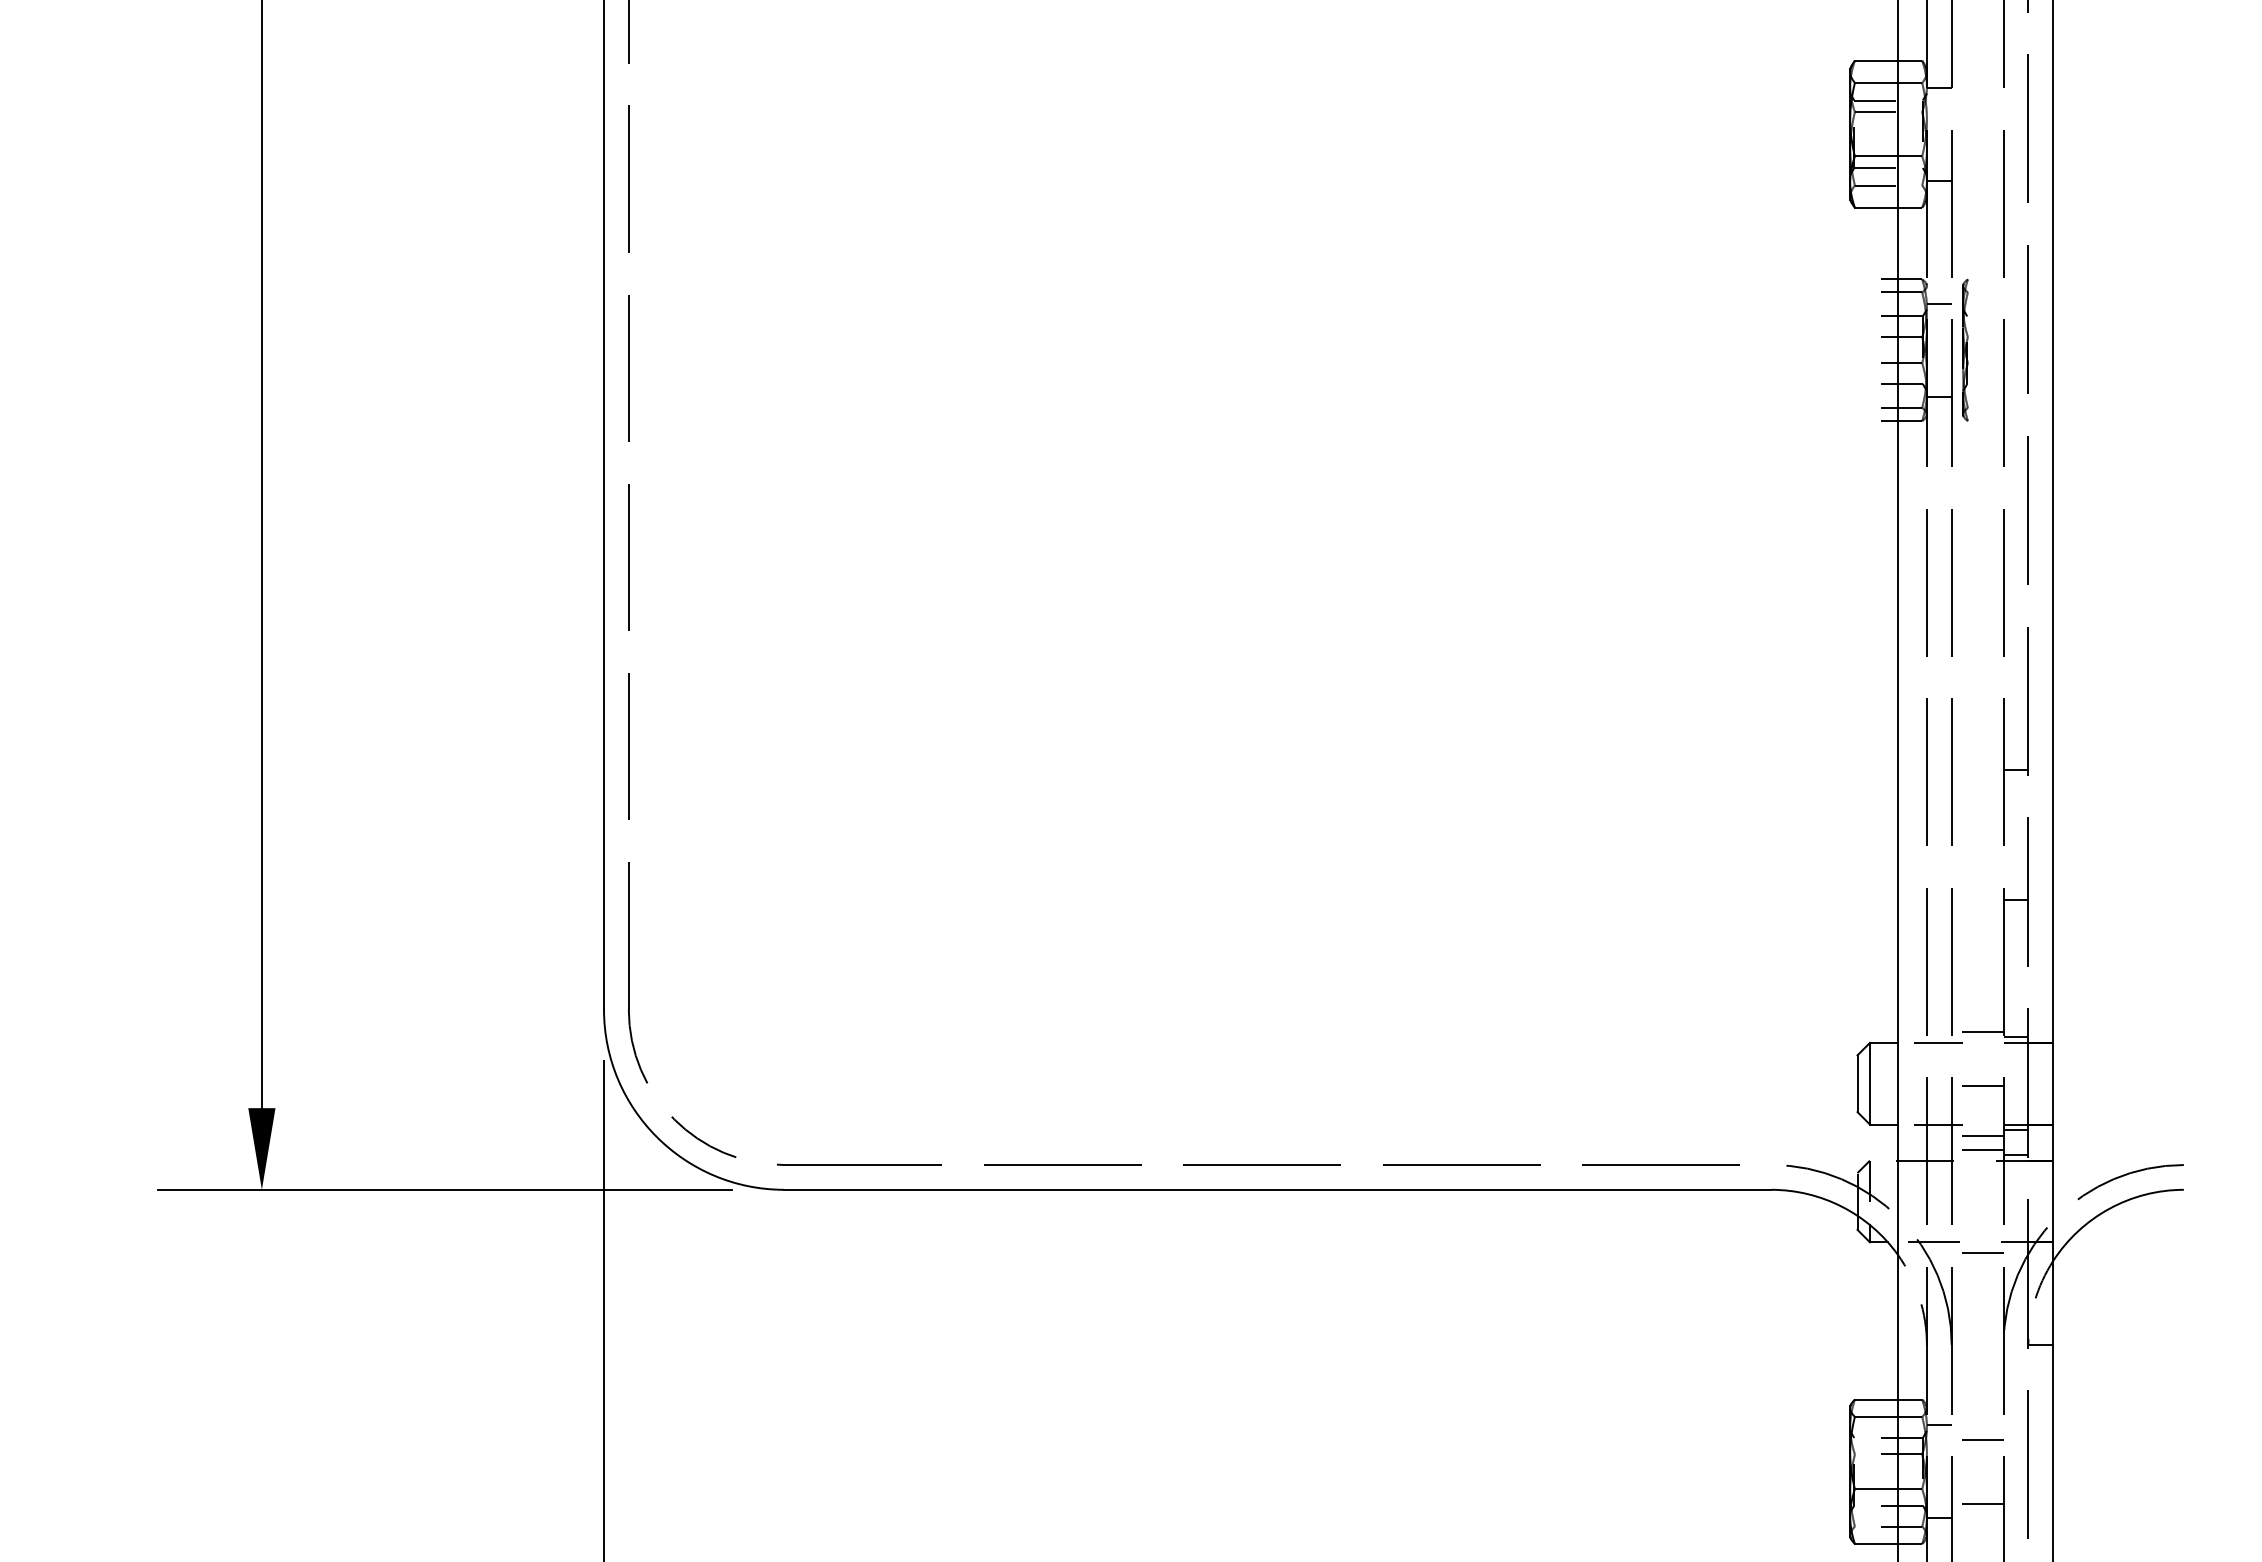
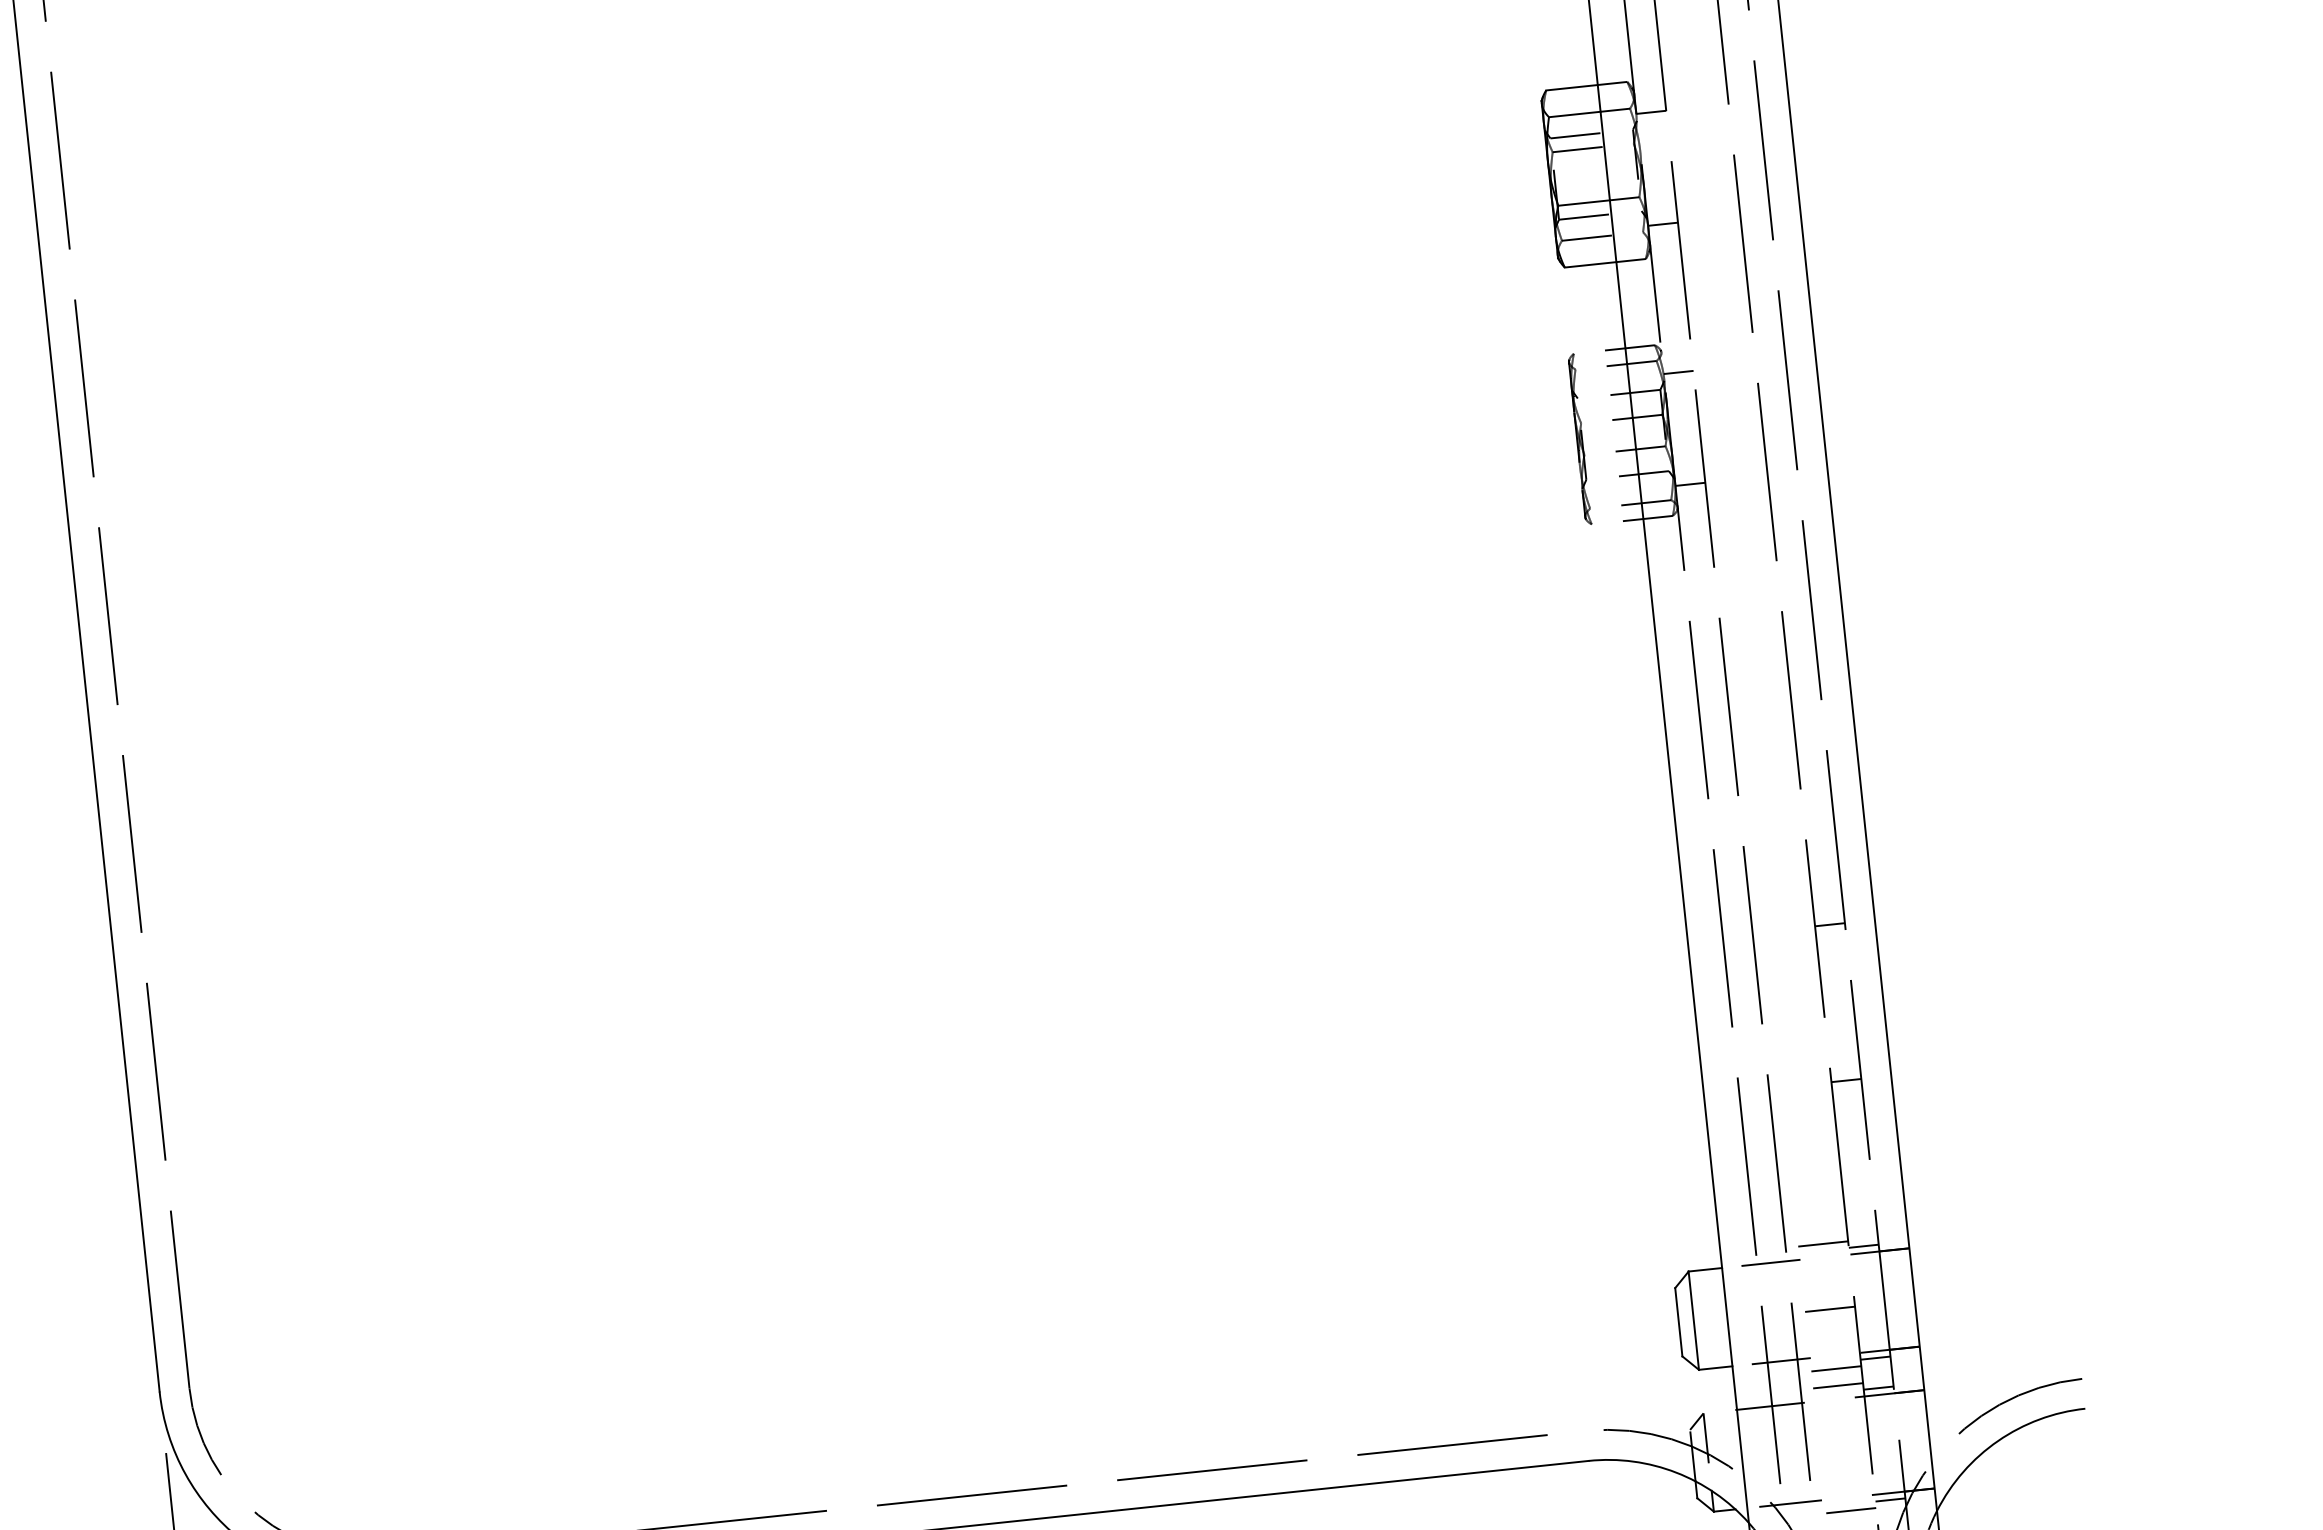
part: (1965, 349) -> (1579, 438), moved
line: (2015, 1247) -> (1889, 1499), added

